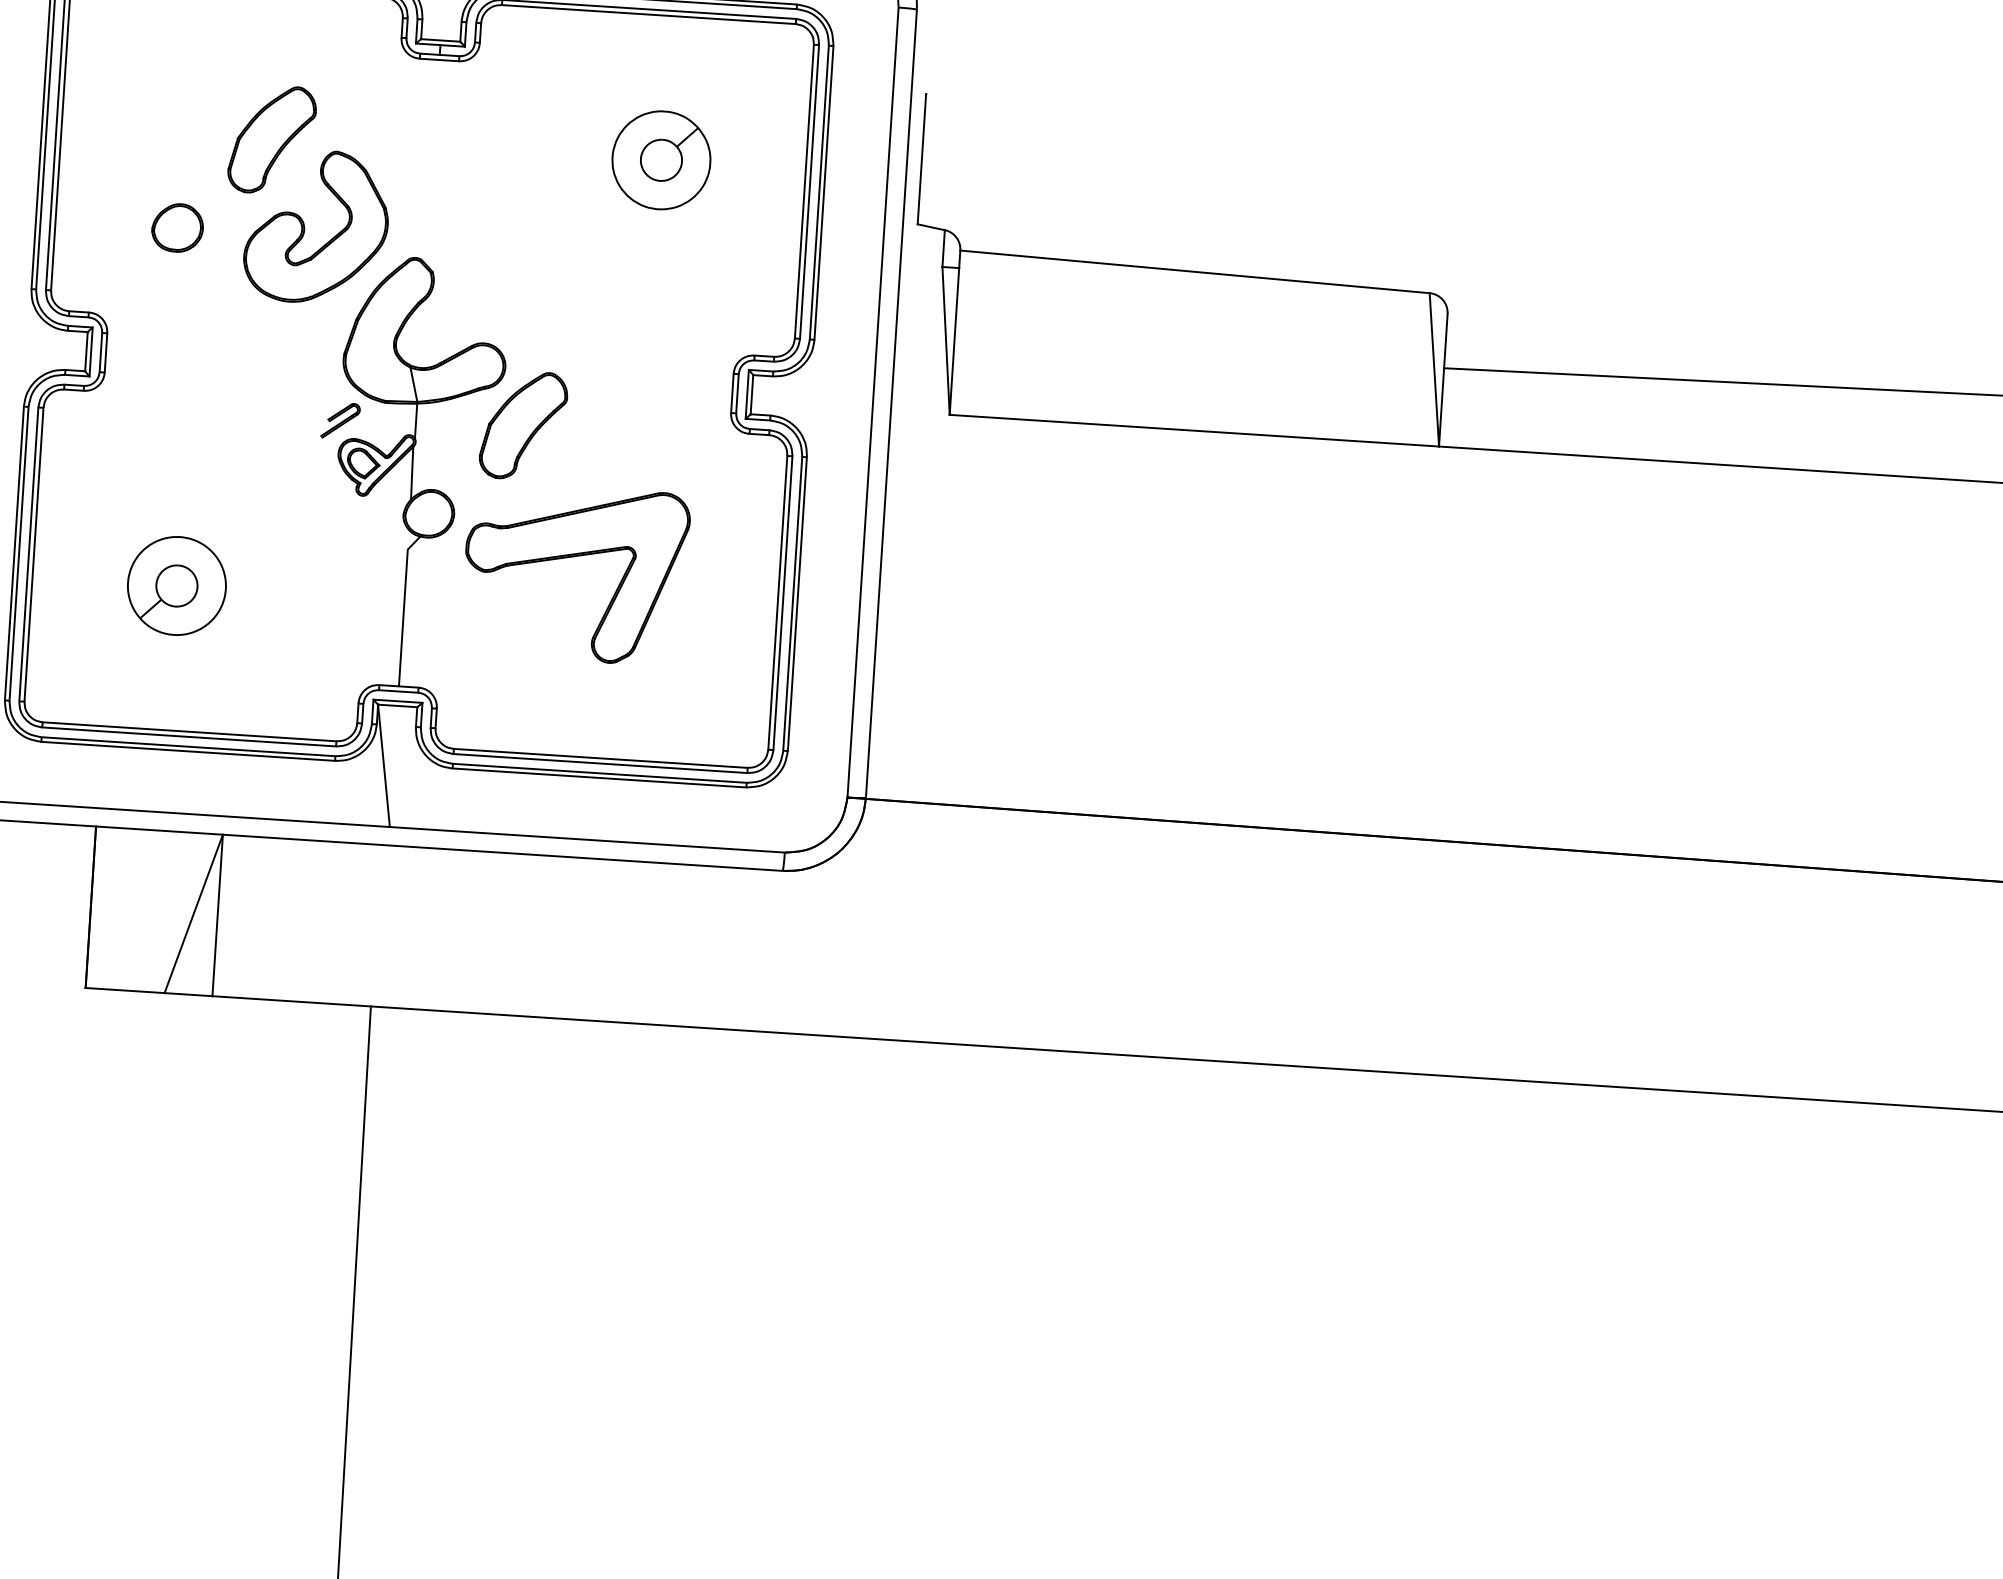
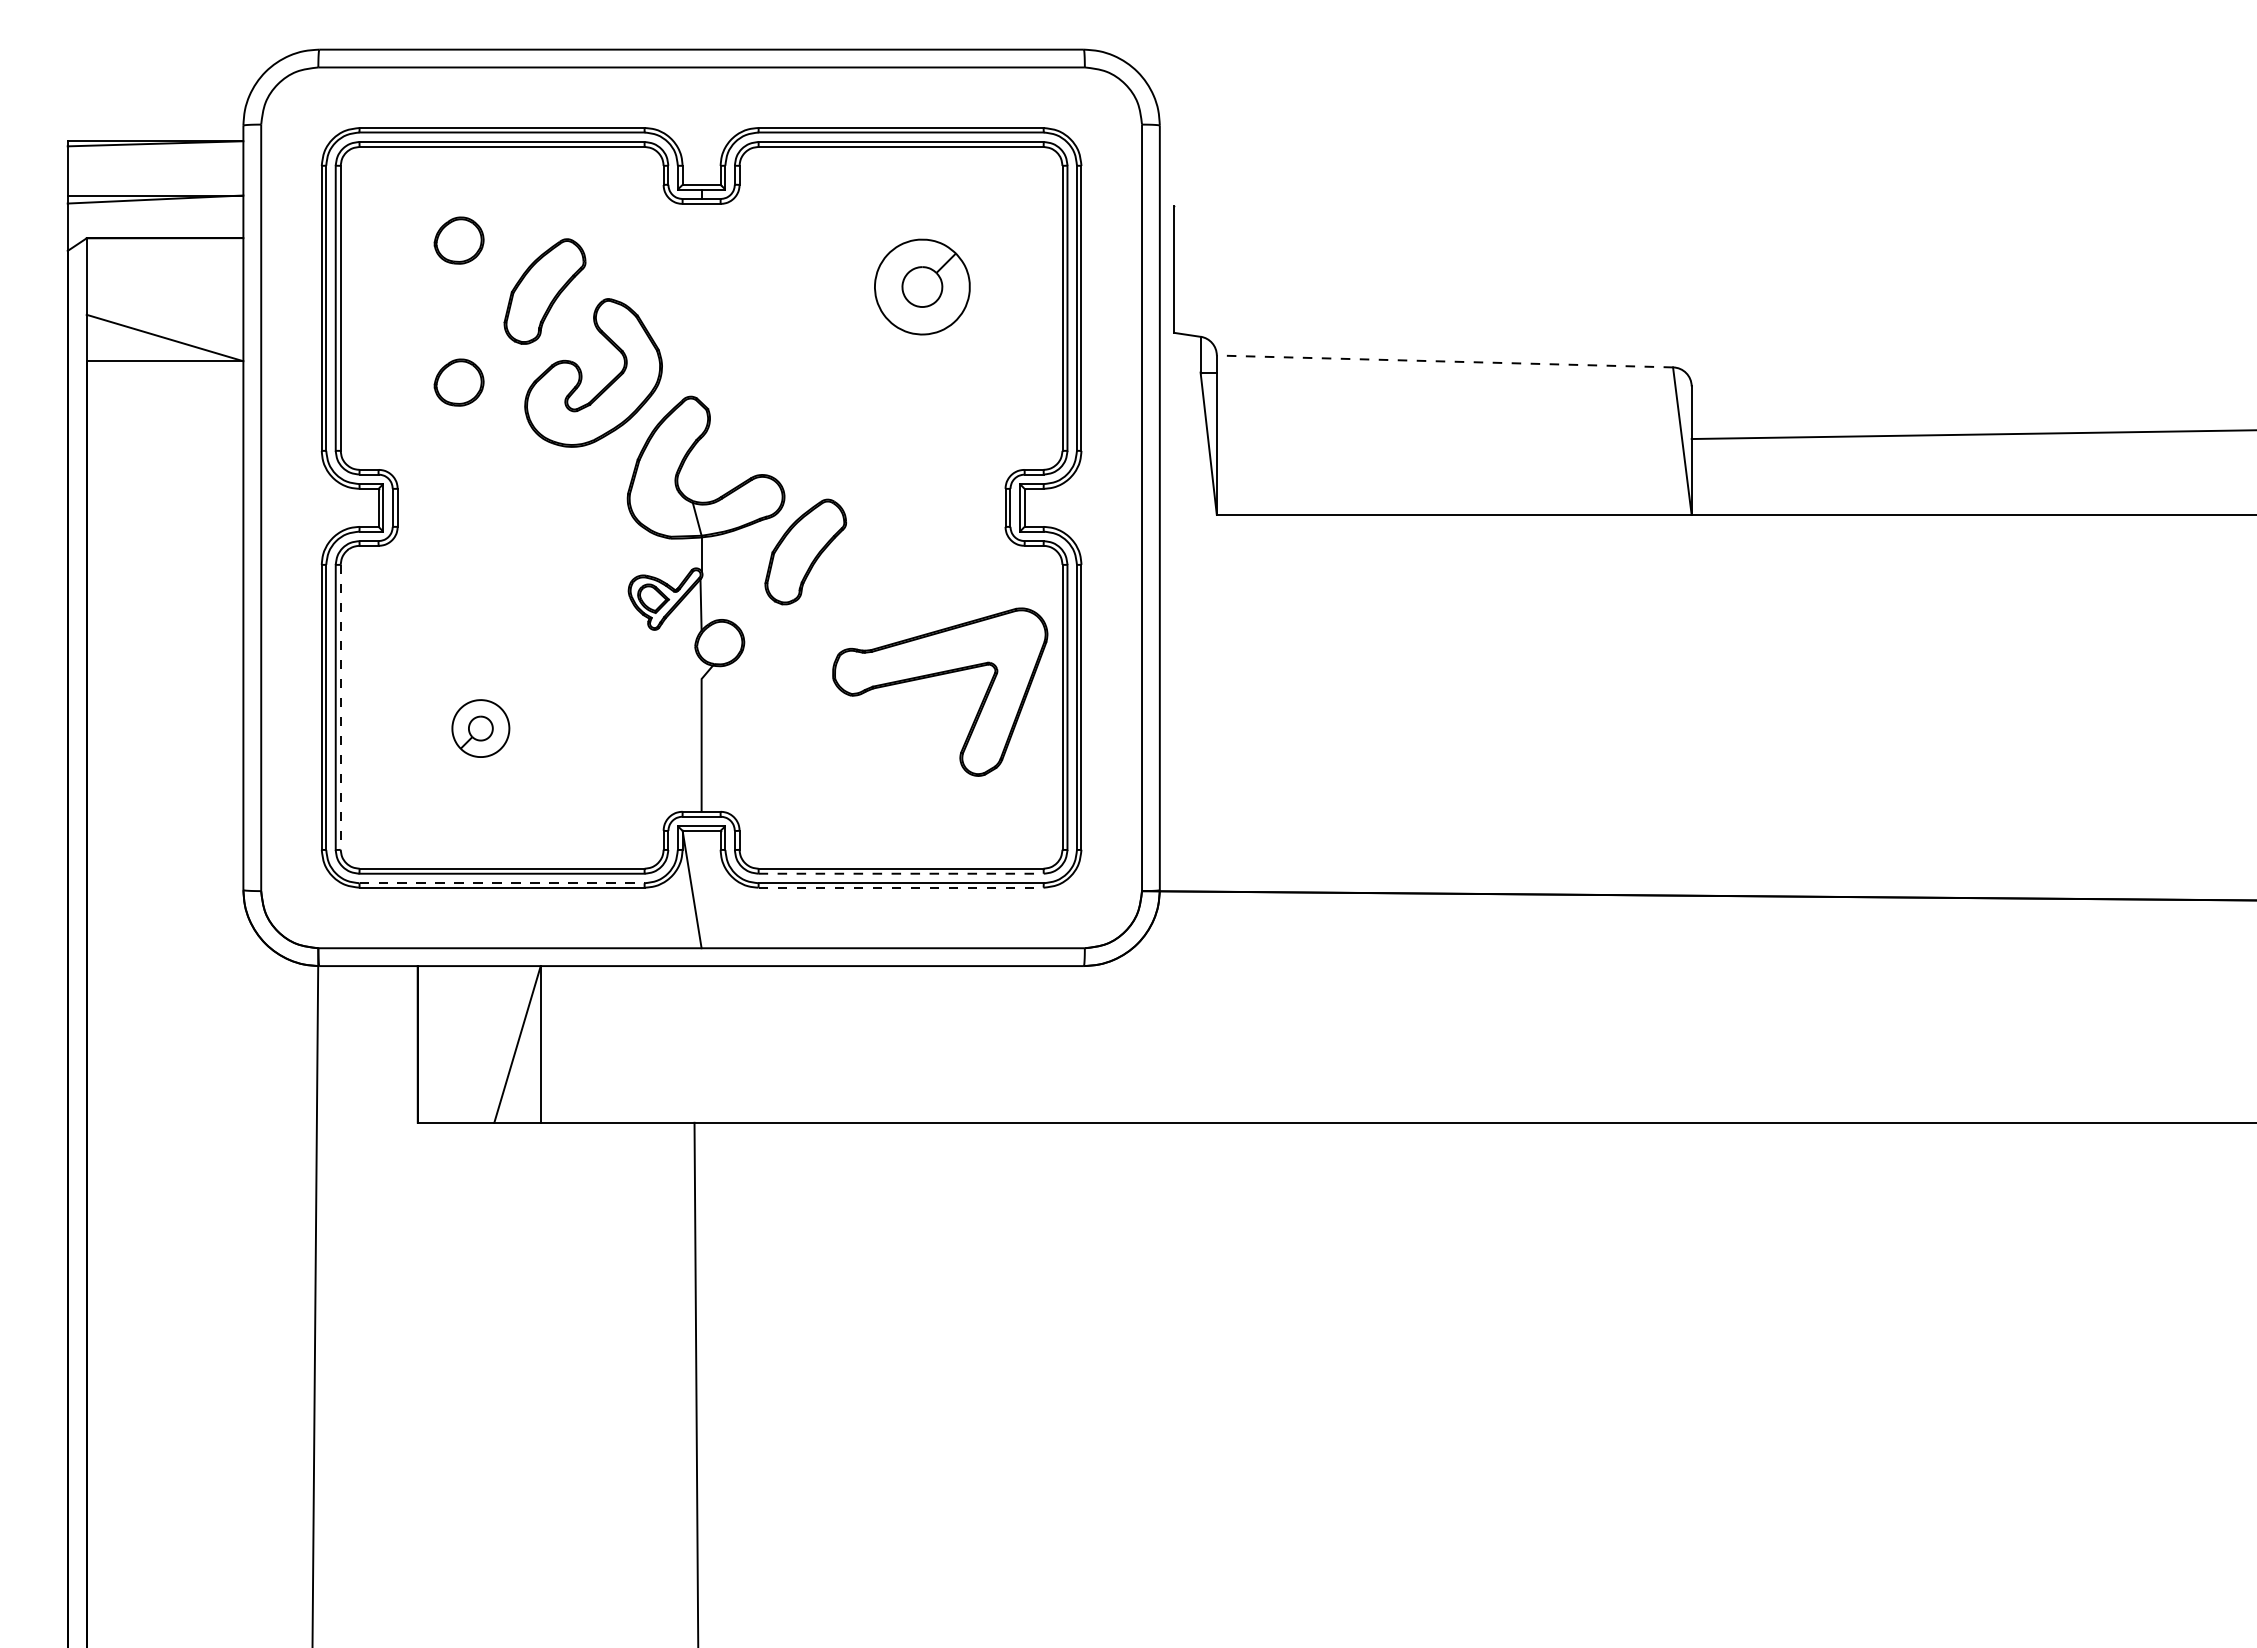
part: (186, 81) -> (458, 240), added
line: (1194, 271) -> (1444, 361), solid -> dashed
part: (340, 420) -> (628, 558), removed
line: (33, 554) -> (340, 707), solid -> dashed
part: (573, 557) -> (937, 676), moved
part: (176, 585) -> (480, 728), size x0.6
line: (188, 747) -> (502, 883), solid -> dashed
line: (600, 763) -> (901, 873), solid -> dashed
line: (599, 777) -> (901, 887), solid -> dashed

